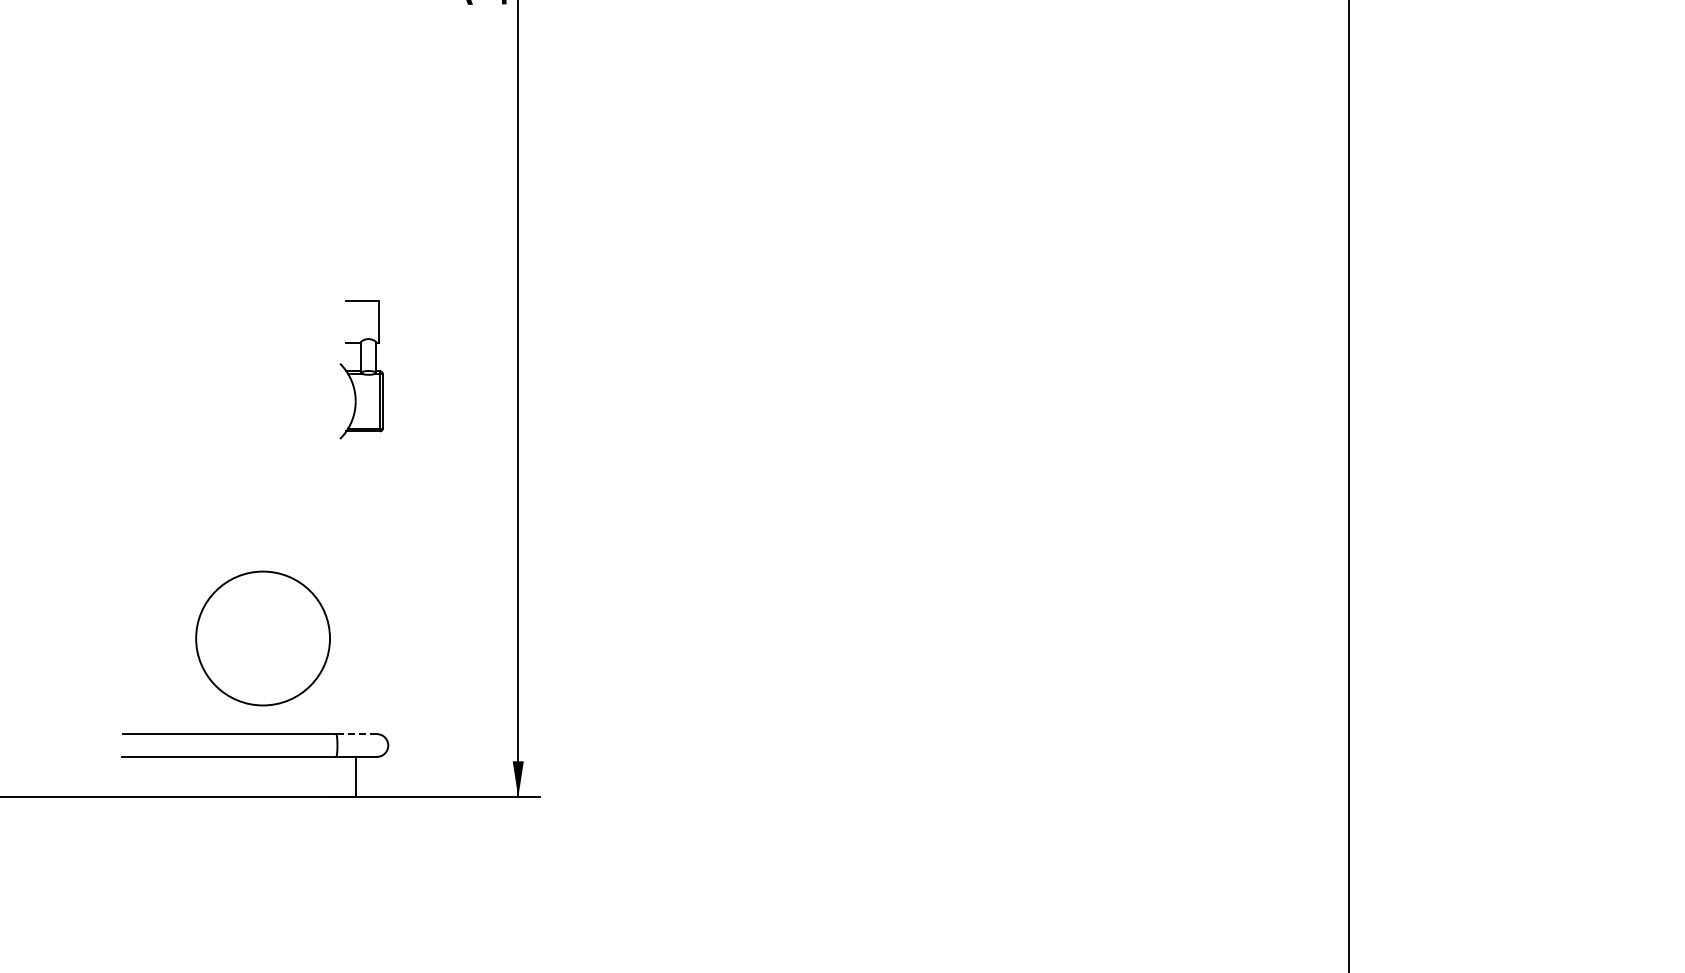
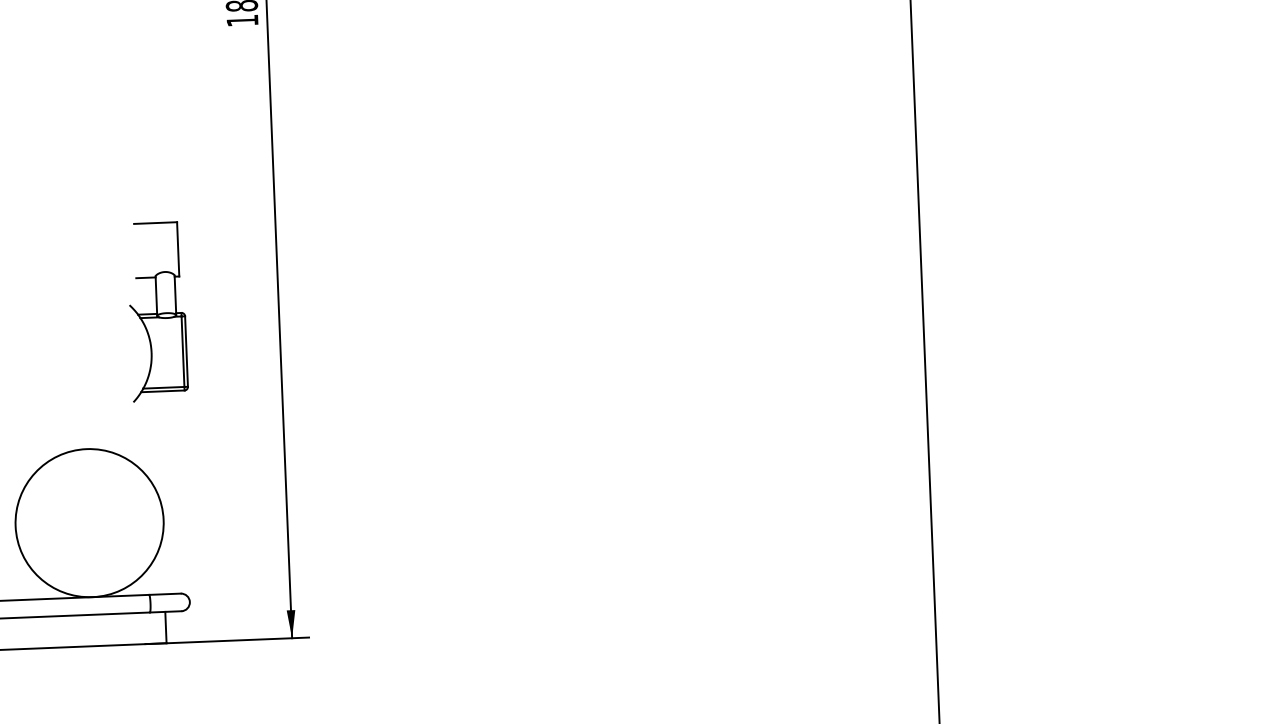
part: (361, 369) -> (157, 311), size x1.67
circle: (262, 638) -> (89, 523), size x1.43
line: (356, 734) -> (164, 594), dashed -> solid

